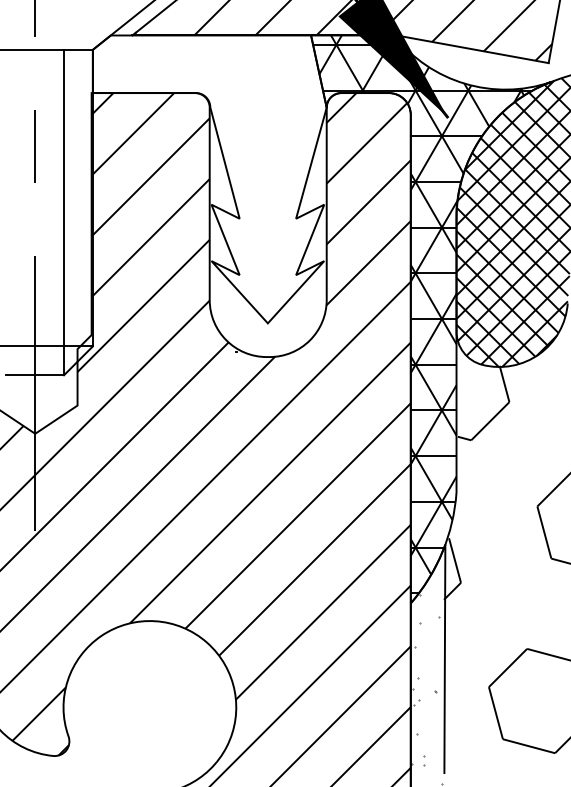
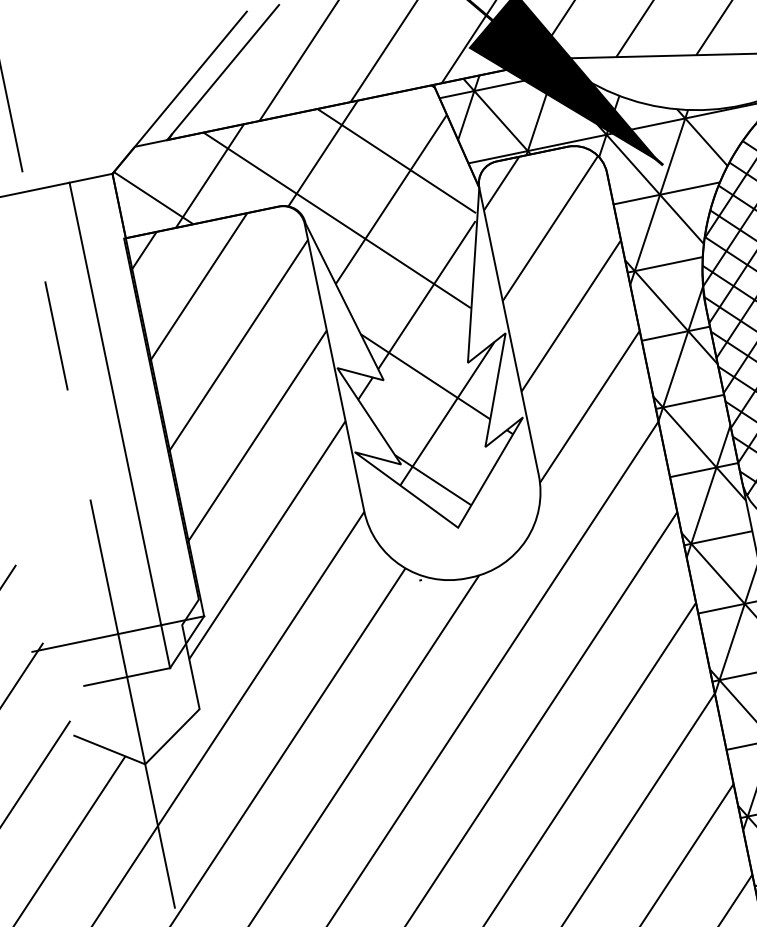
hatch: (206, 172) -> (319, 321), added

